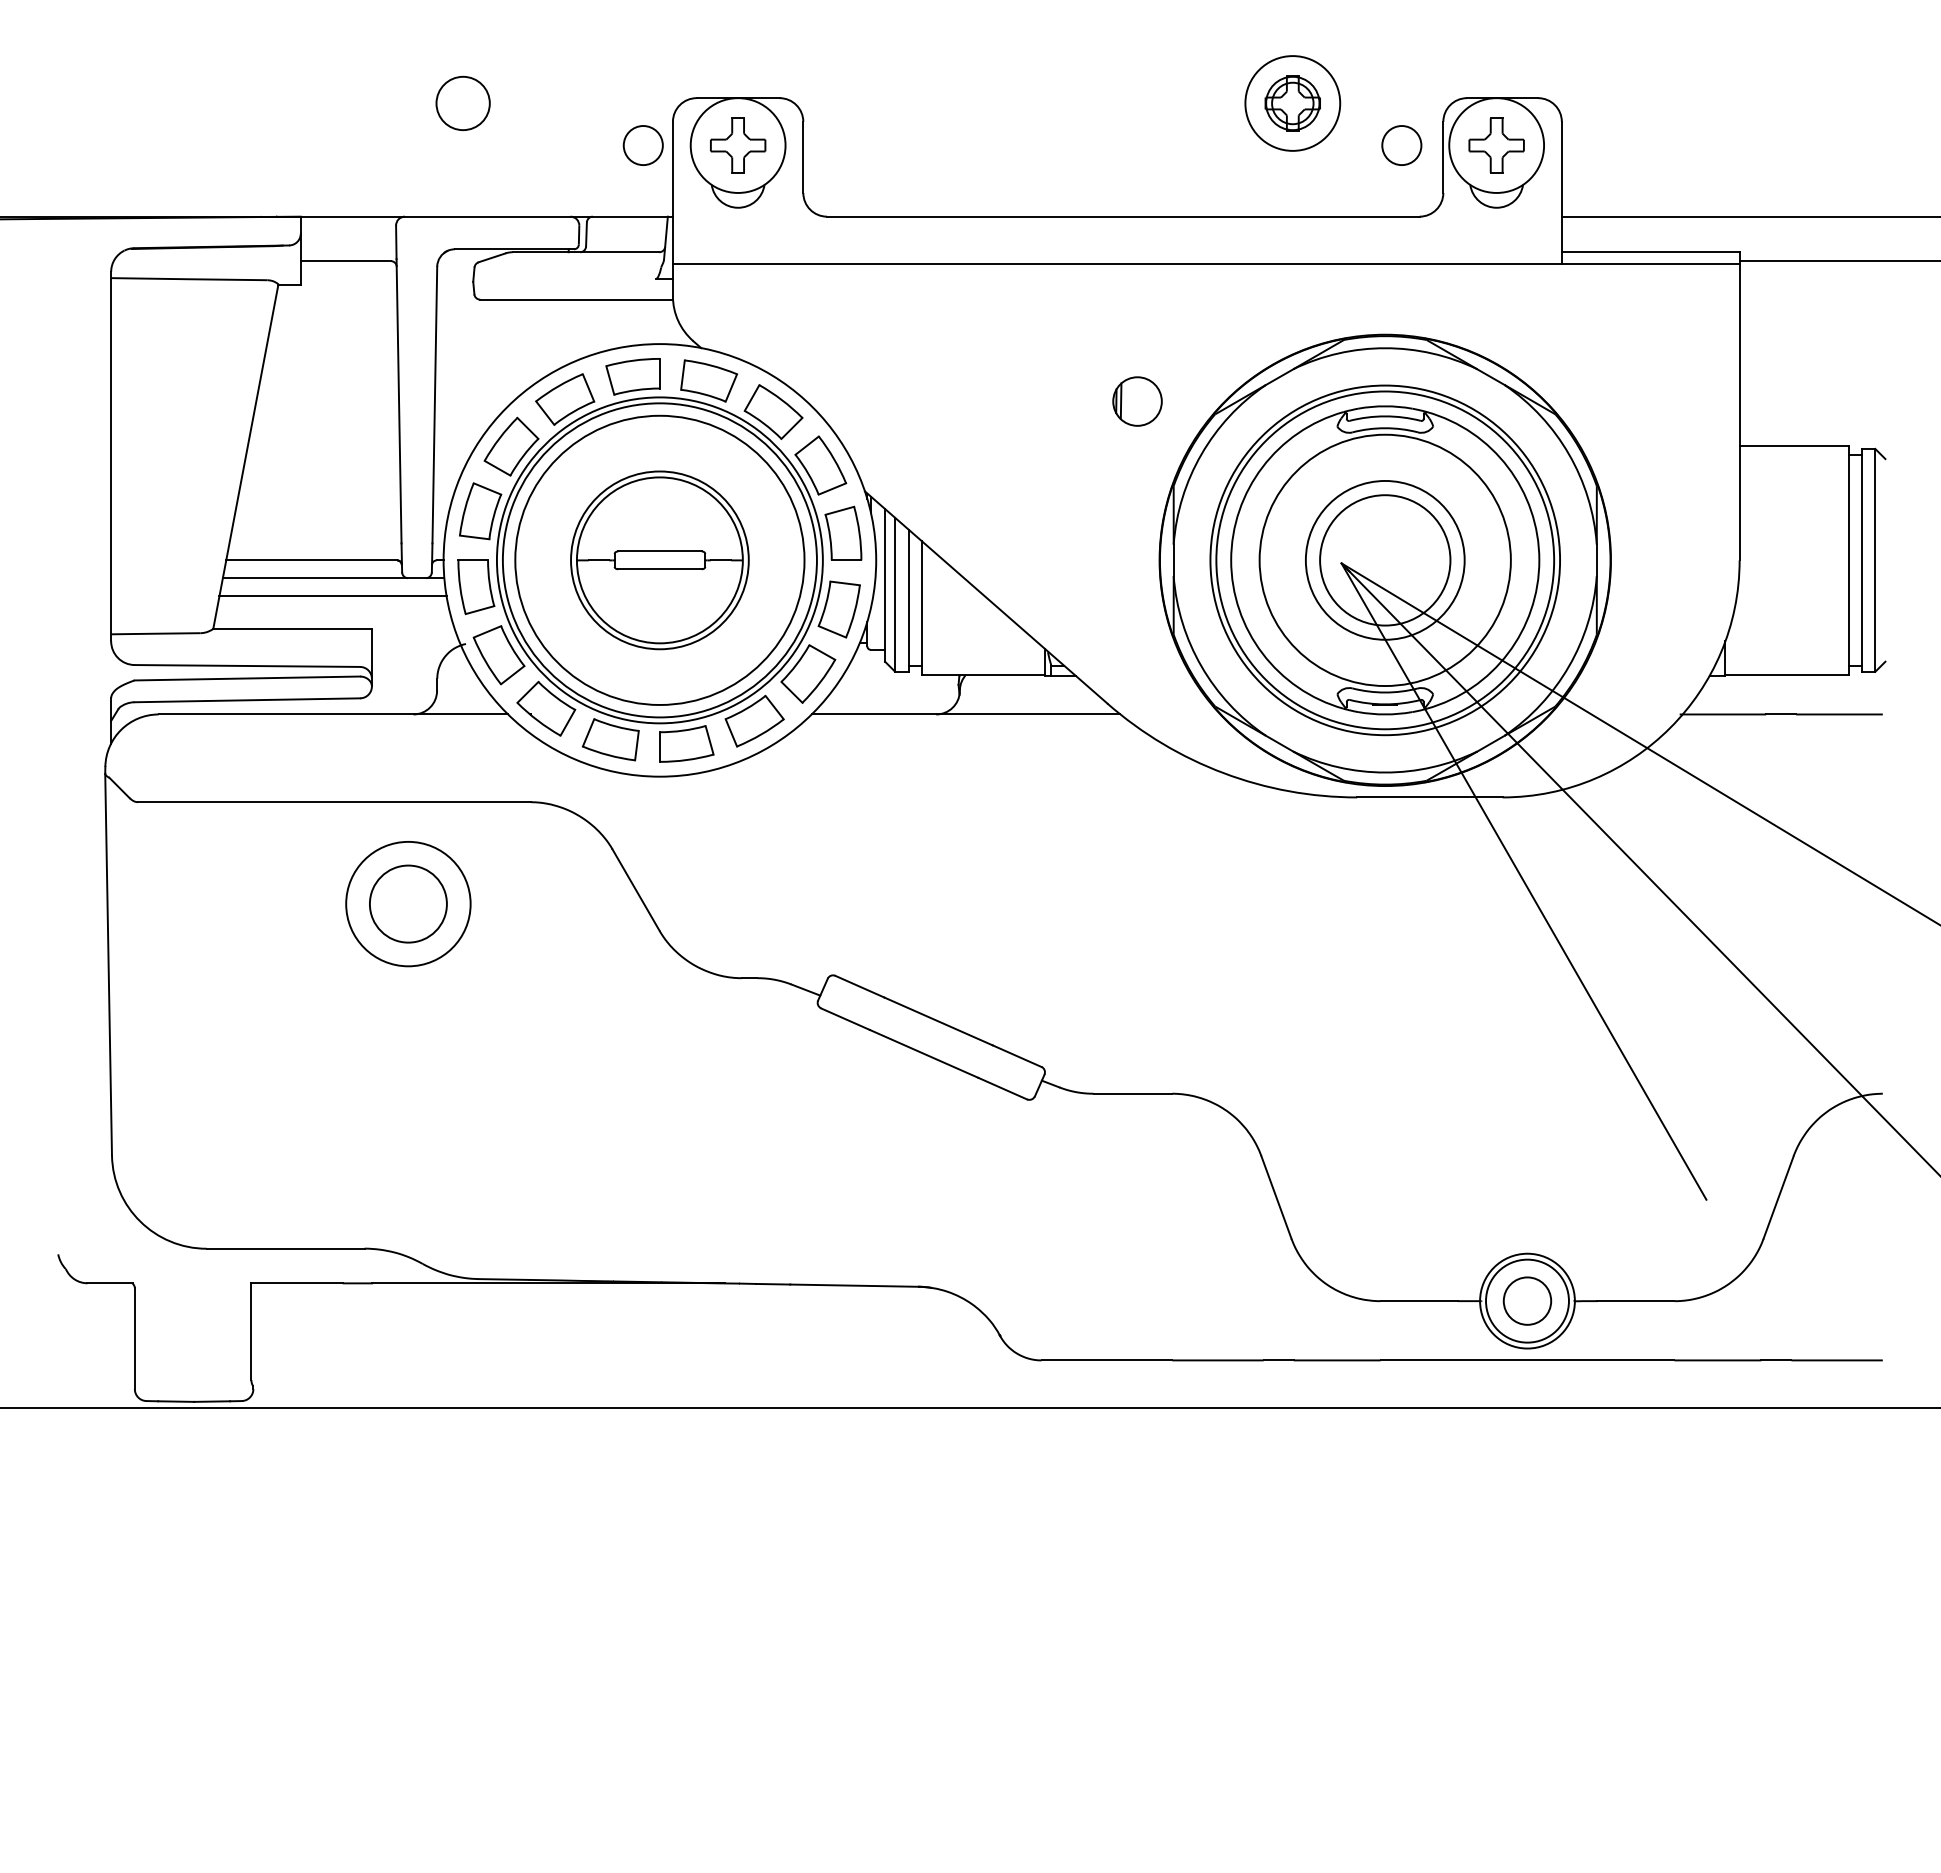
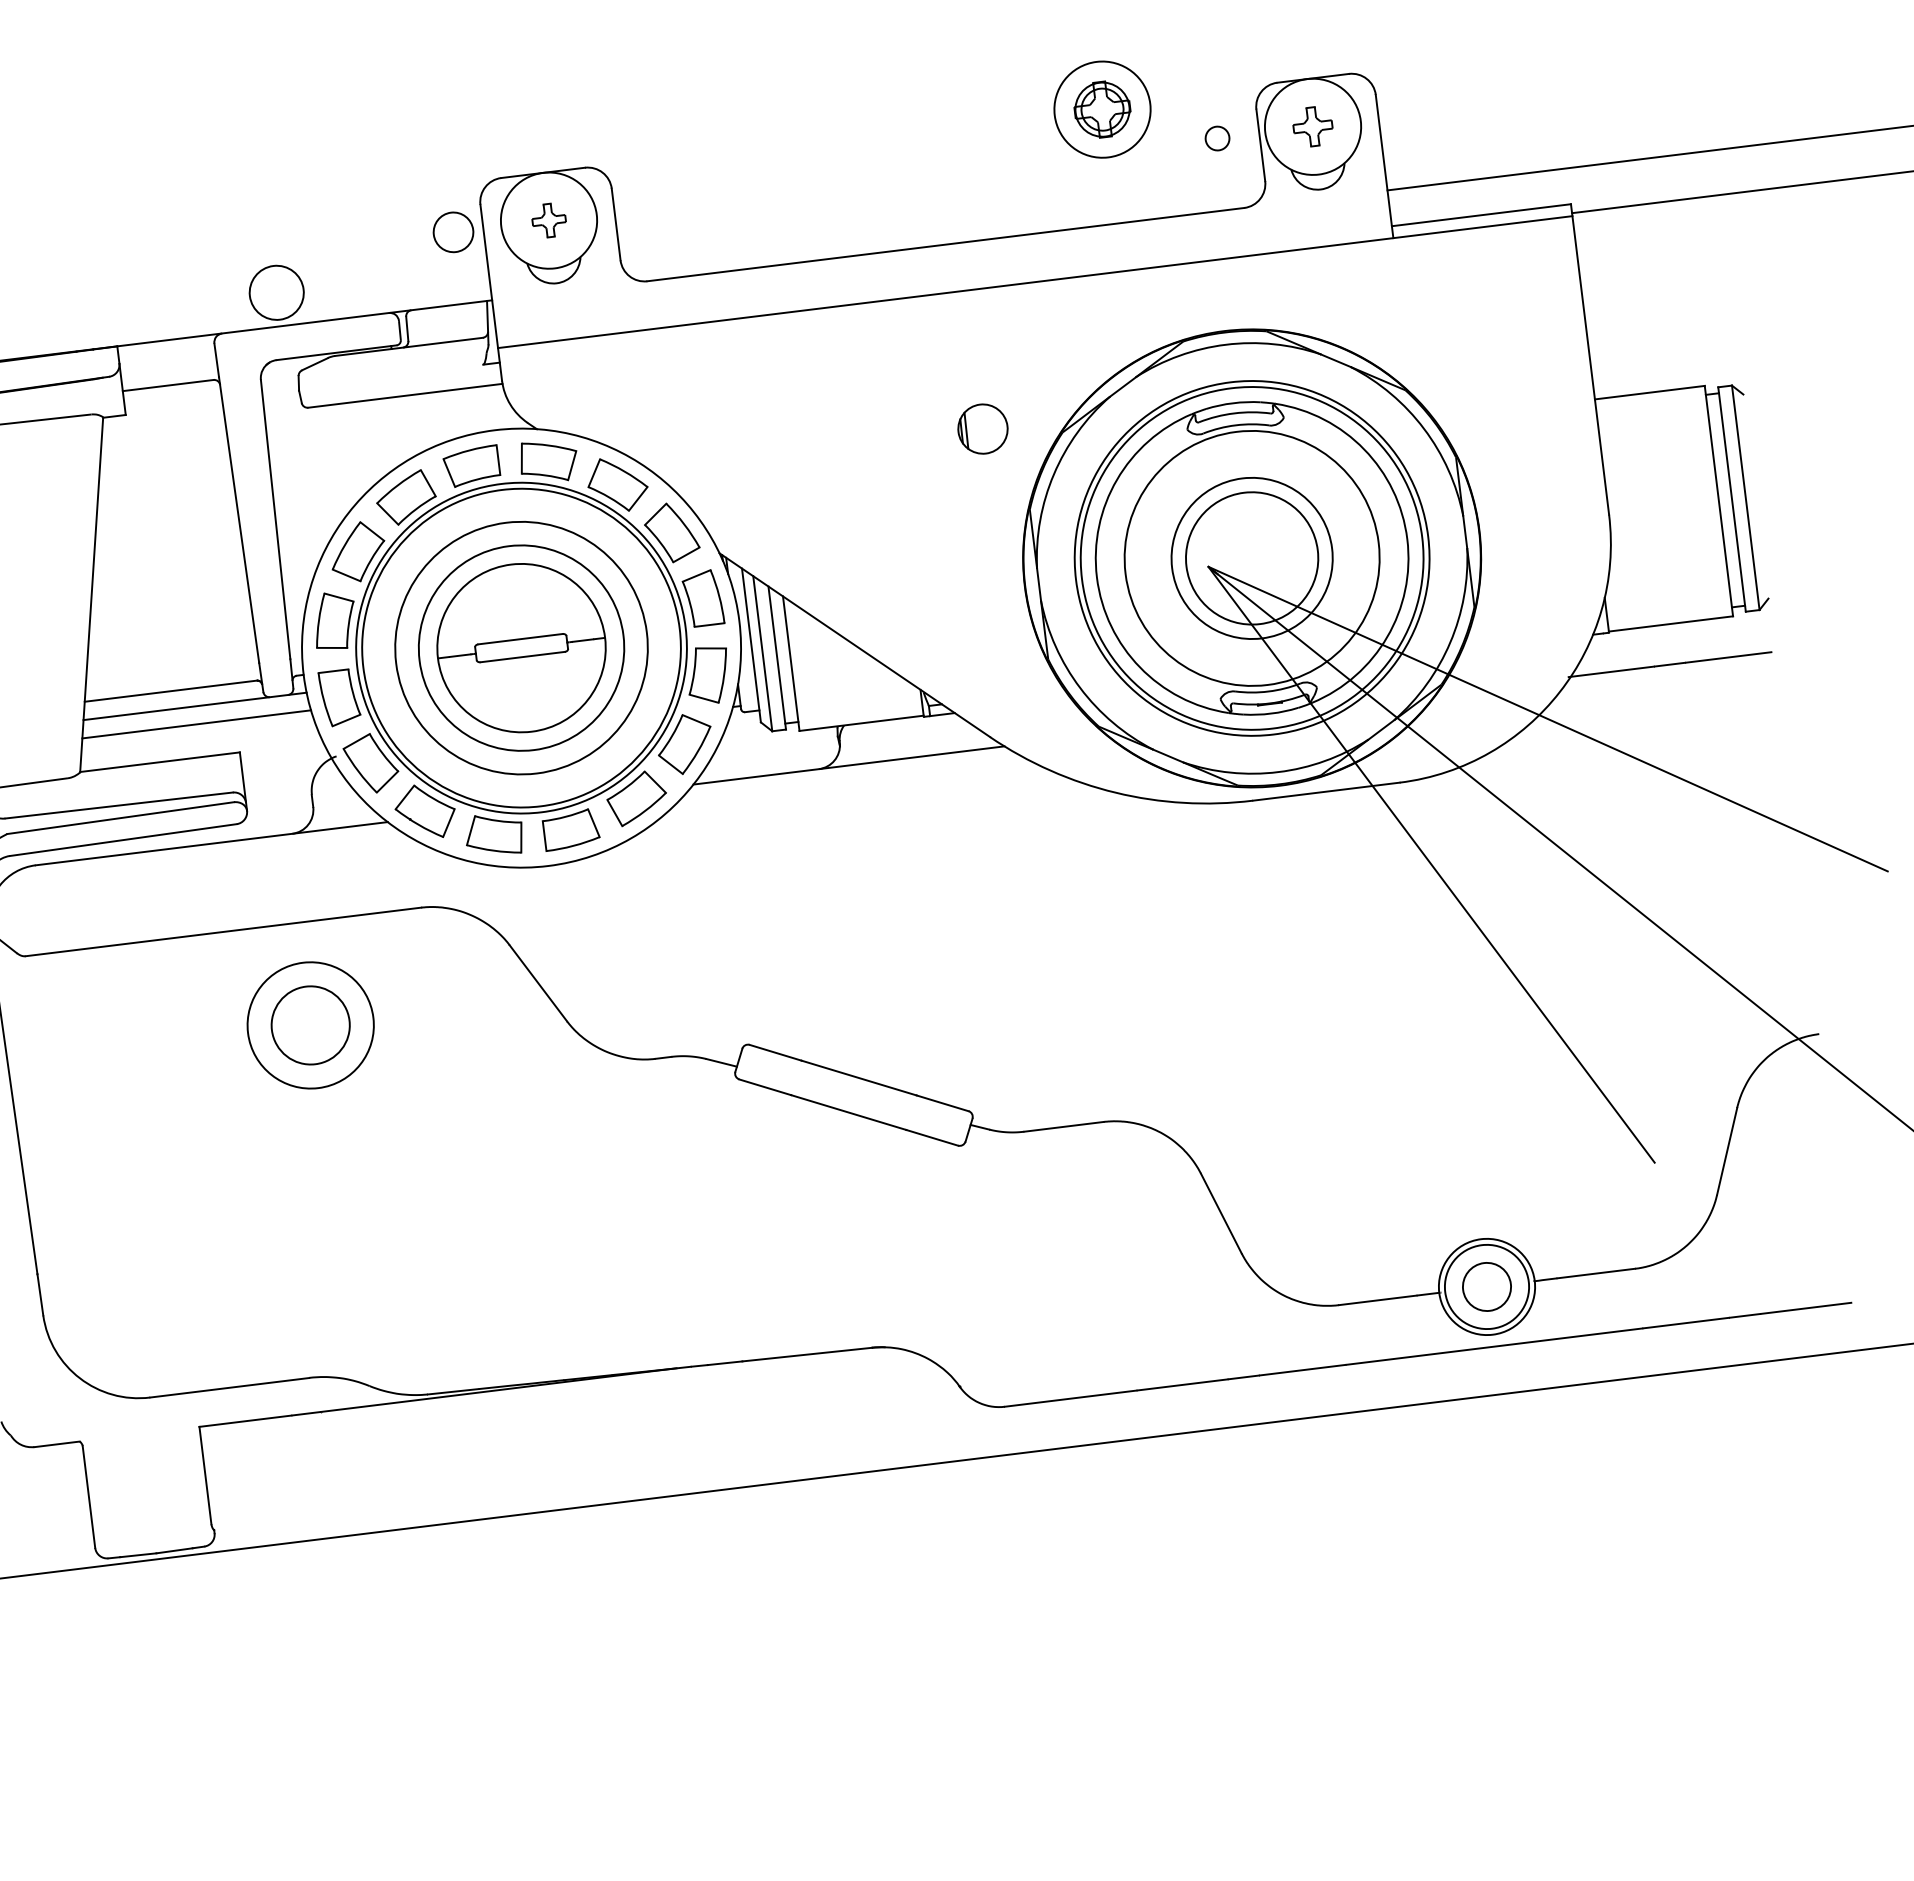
circle: (462, 102) -> (275, 291), moved
part: (738, 145) -> (549, 220), size x0.6
circle: (1401, 145) -> (1217, 138), size x0.6
part: (1496, 145) -> (1312, 126), size x0.7
circle: (659, 559) -> (521, 647), size x0.7
circle: (659, 560) -> (521, 648), size x1.4

